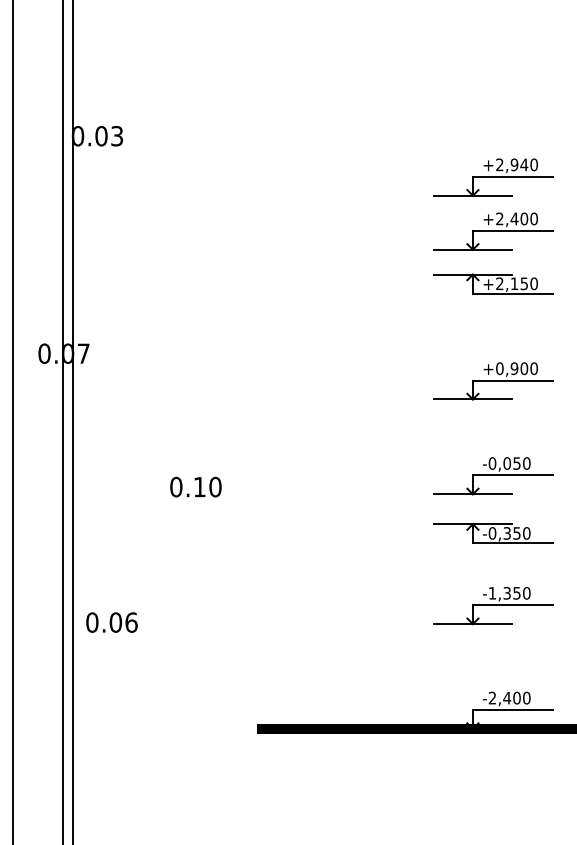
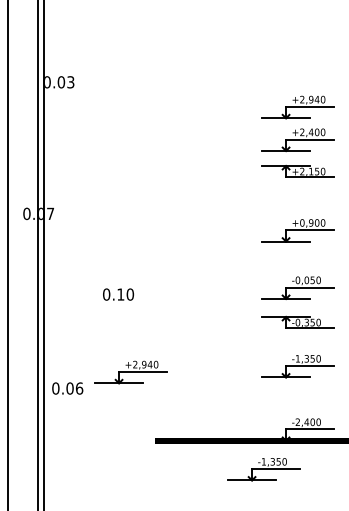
part: (215, 615) -> (130, 372), added
text: (111, 622) -> (67, 388), moved
part: (435, 776) -> (263, 469), added

